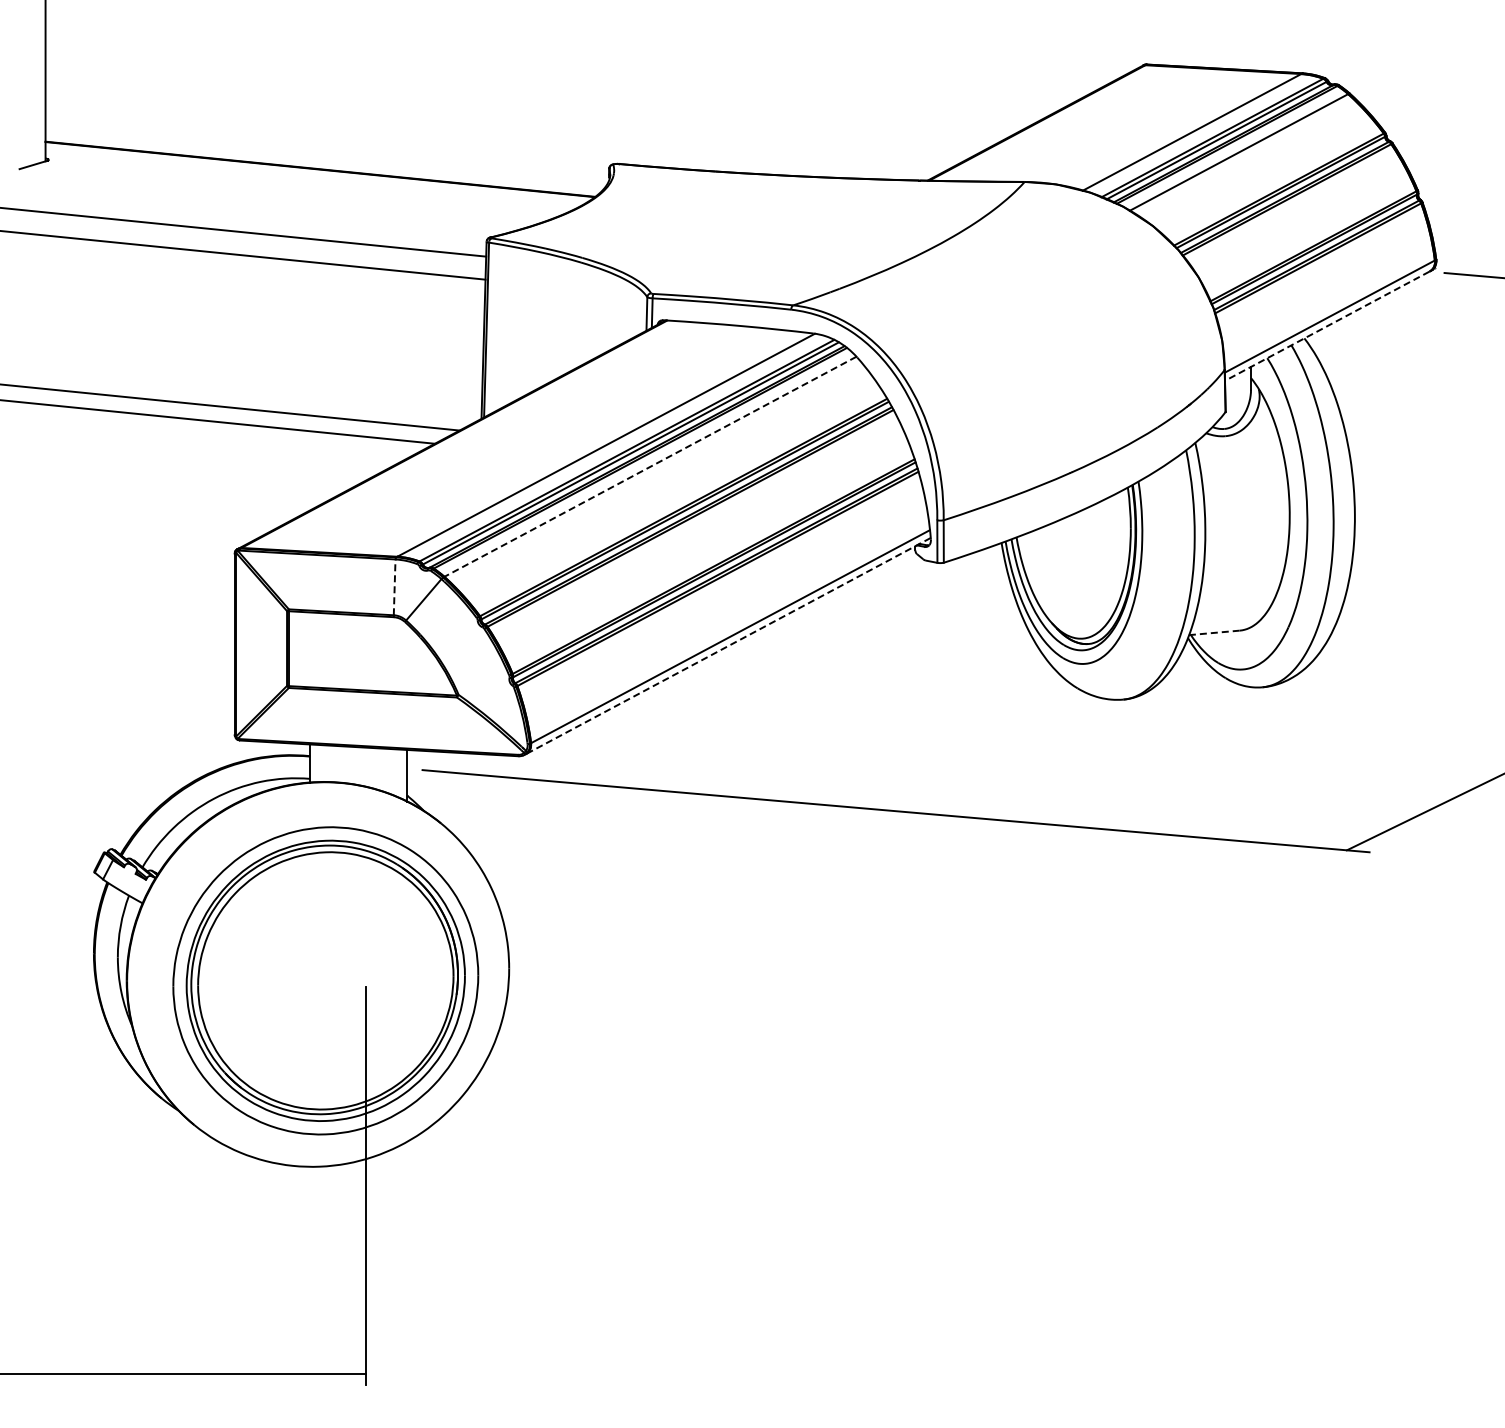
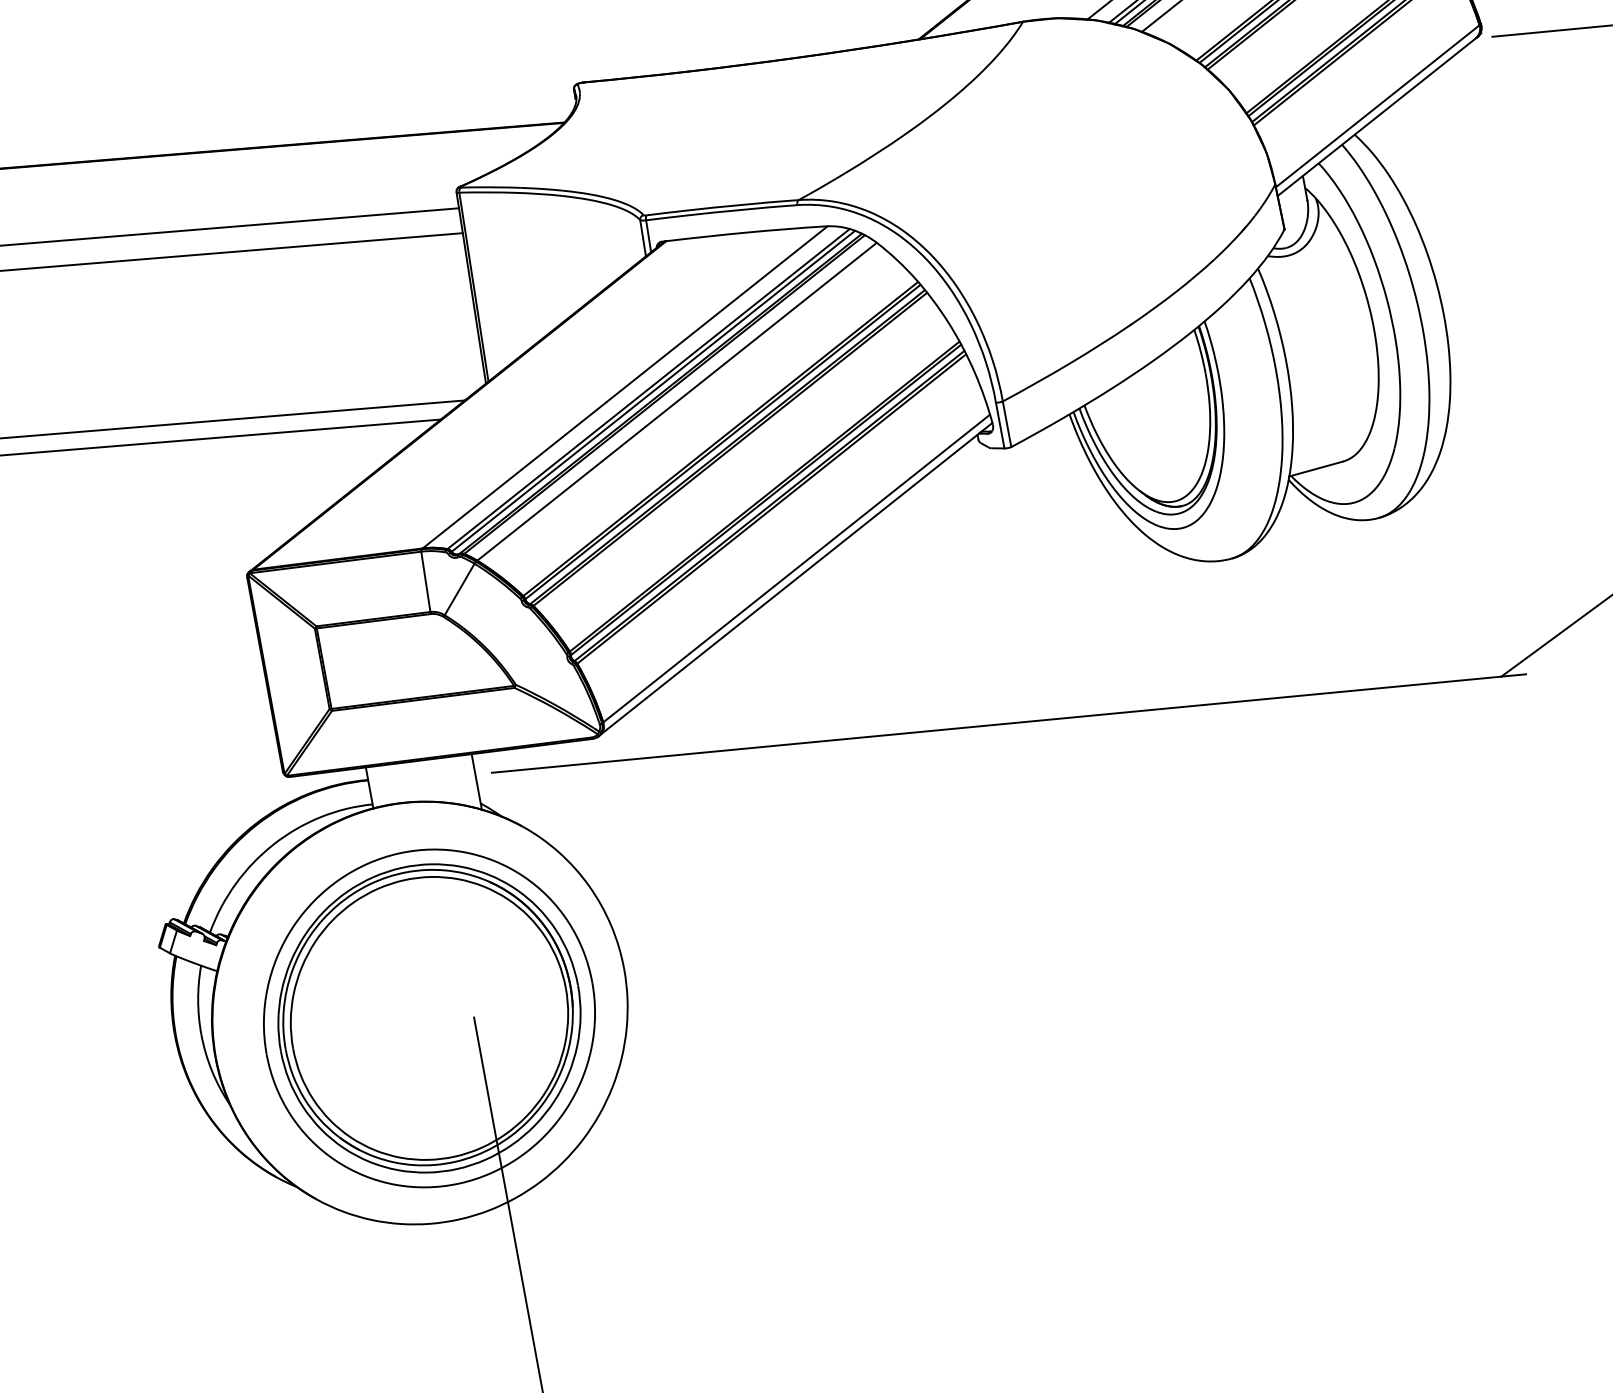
line: (1327, 326) -> (1377, 117), dashed -> solid
line: (650, 466) -> (677, 401), dashed -> solid
line: (394, 587) -> (425, 582), dashed -> solid
line: (1214, 632) -> (1316, 468), dashed -> solid
line: (727, 646) -> (795, 579), dashed -> solid

